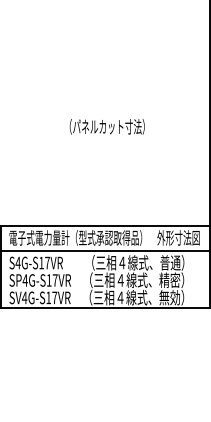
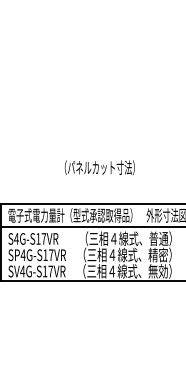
text: (106, 126) -> (99, 167), moved

